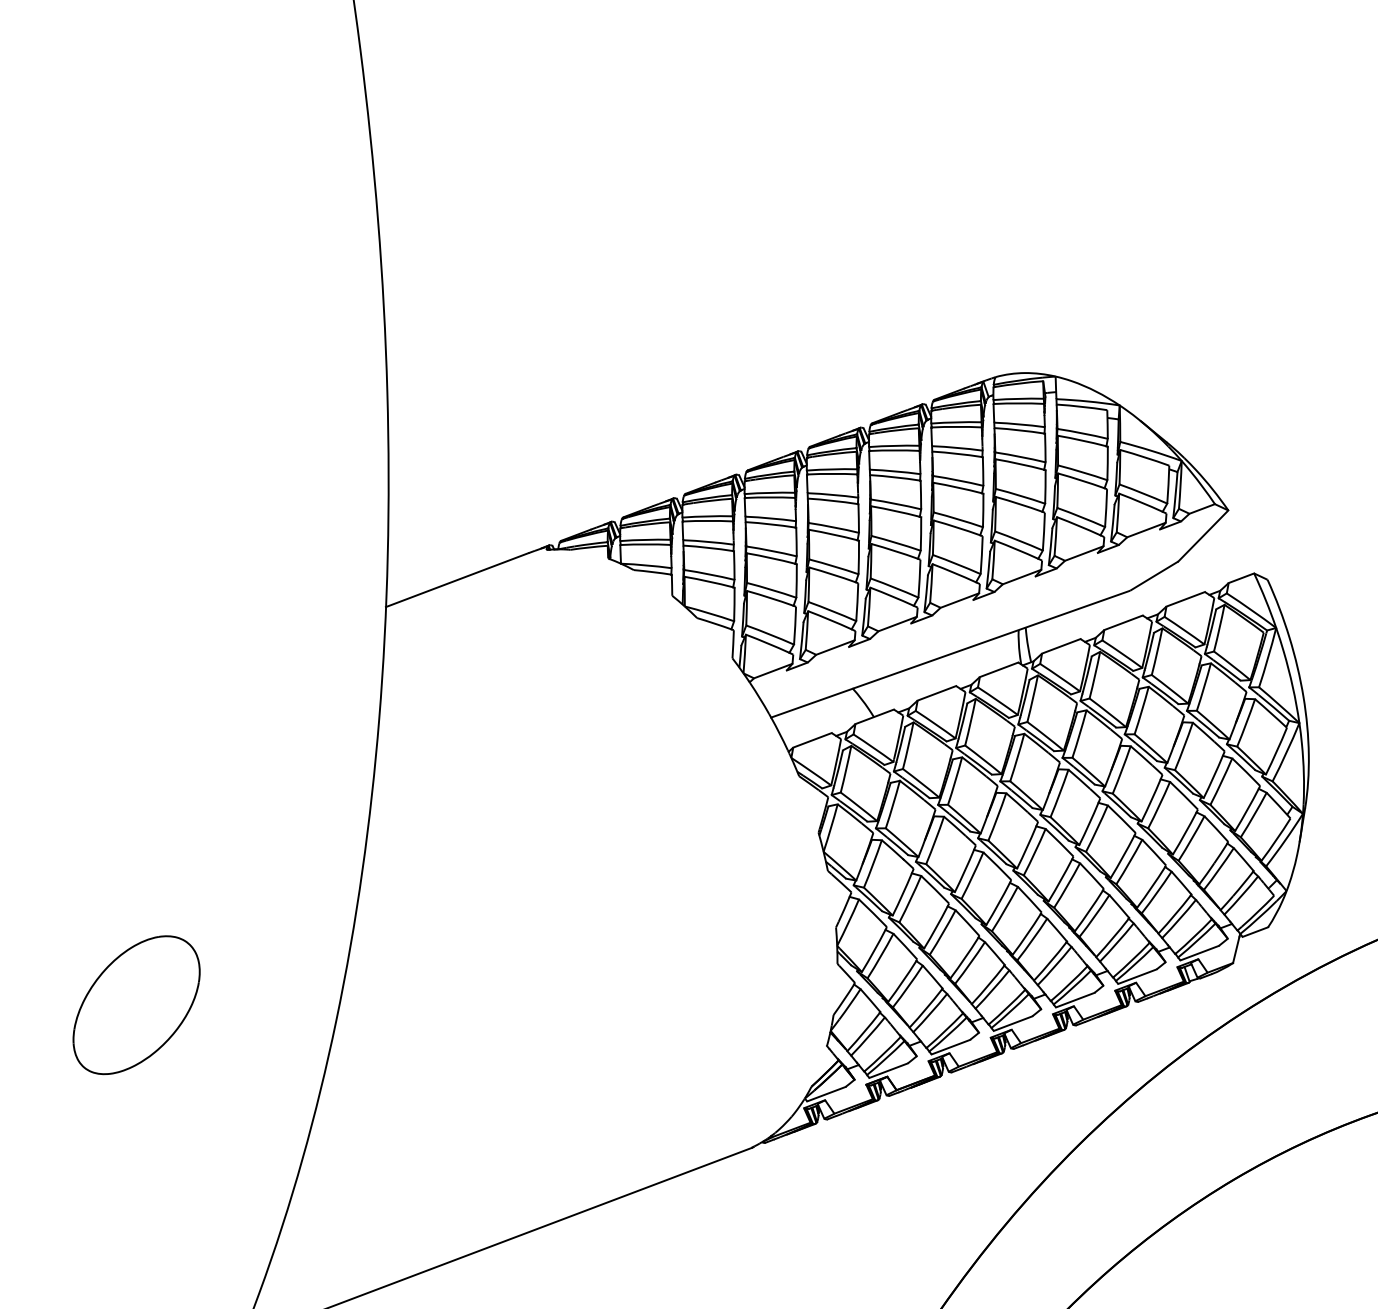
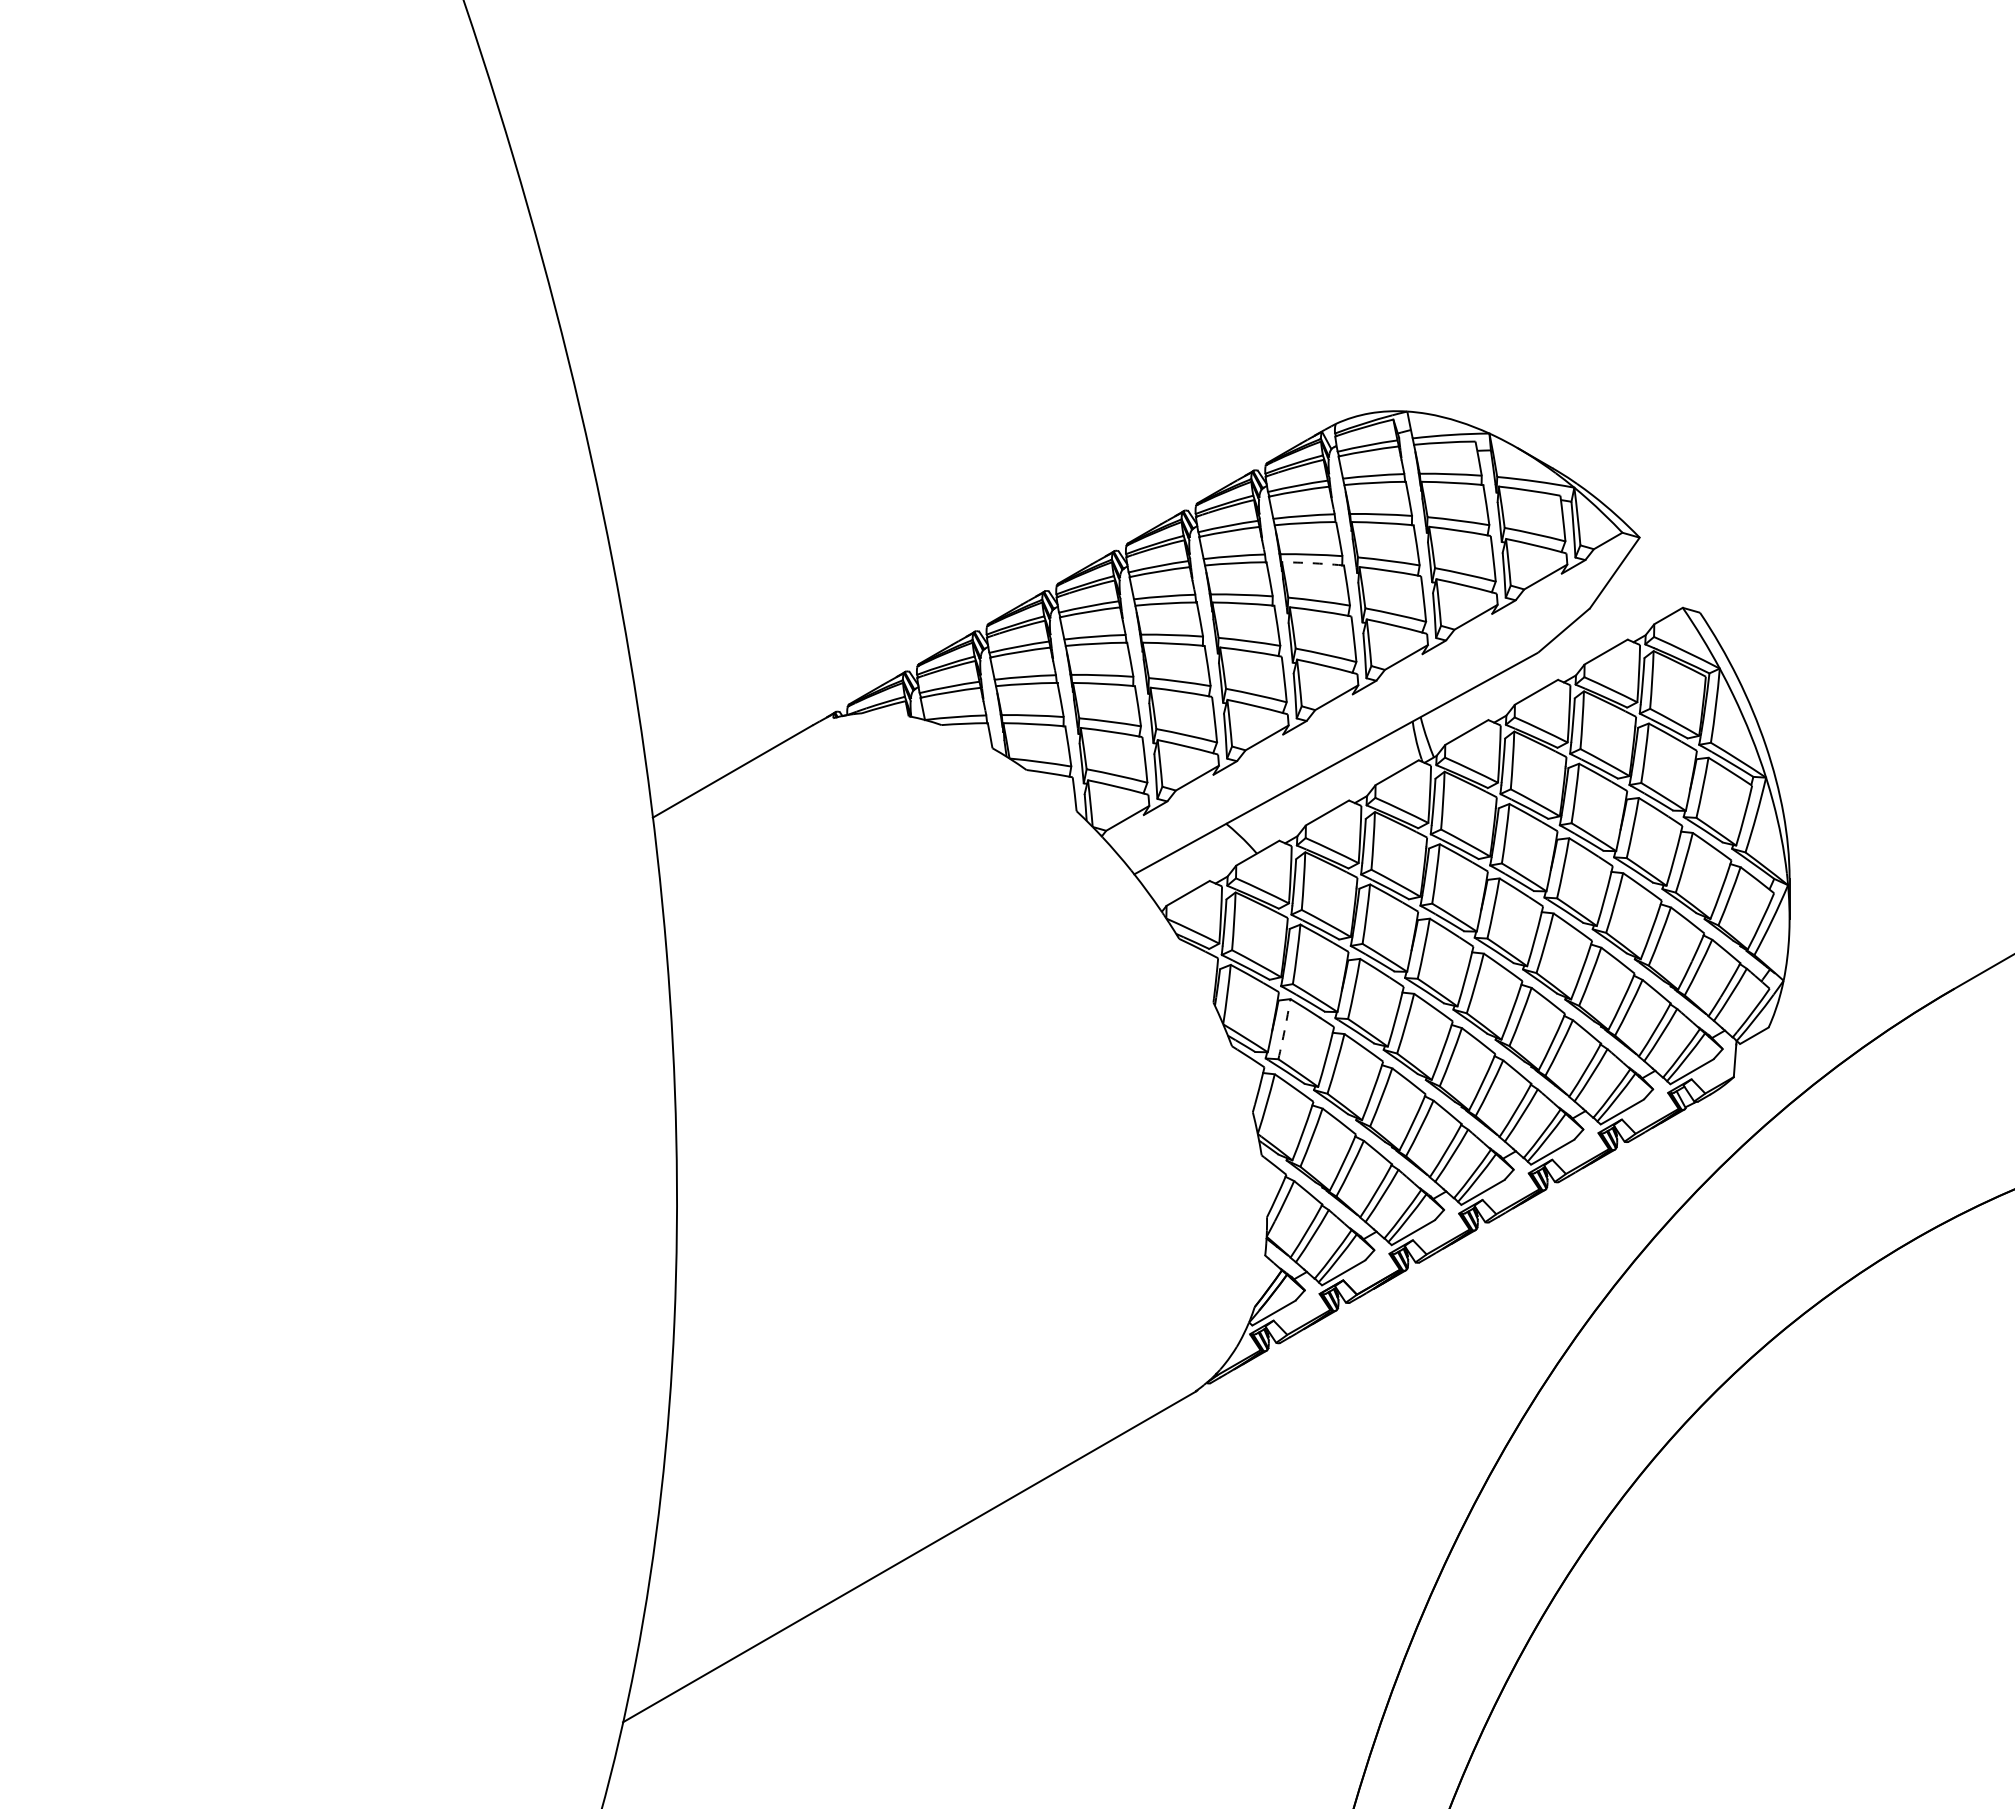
arc: (958, 487) -> (1312, 563), solid -> dashed
arc: (872, 864) -> (1284, 1029), solid -> dashed
part: (136, 1004) -> (432, 1341), removed

